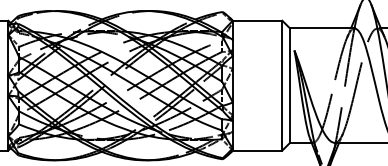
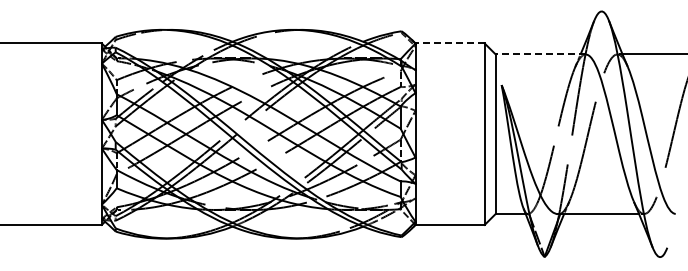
line: (257, 20) -> (450, 43), solid -> dashed
line: (322, 28) -> (540, 54), solid -> dashed

